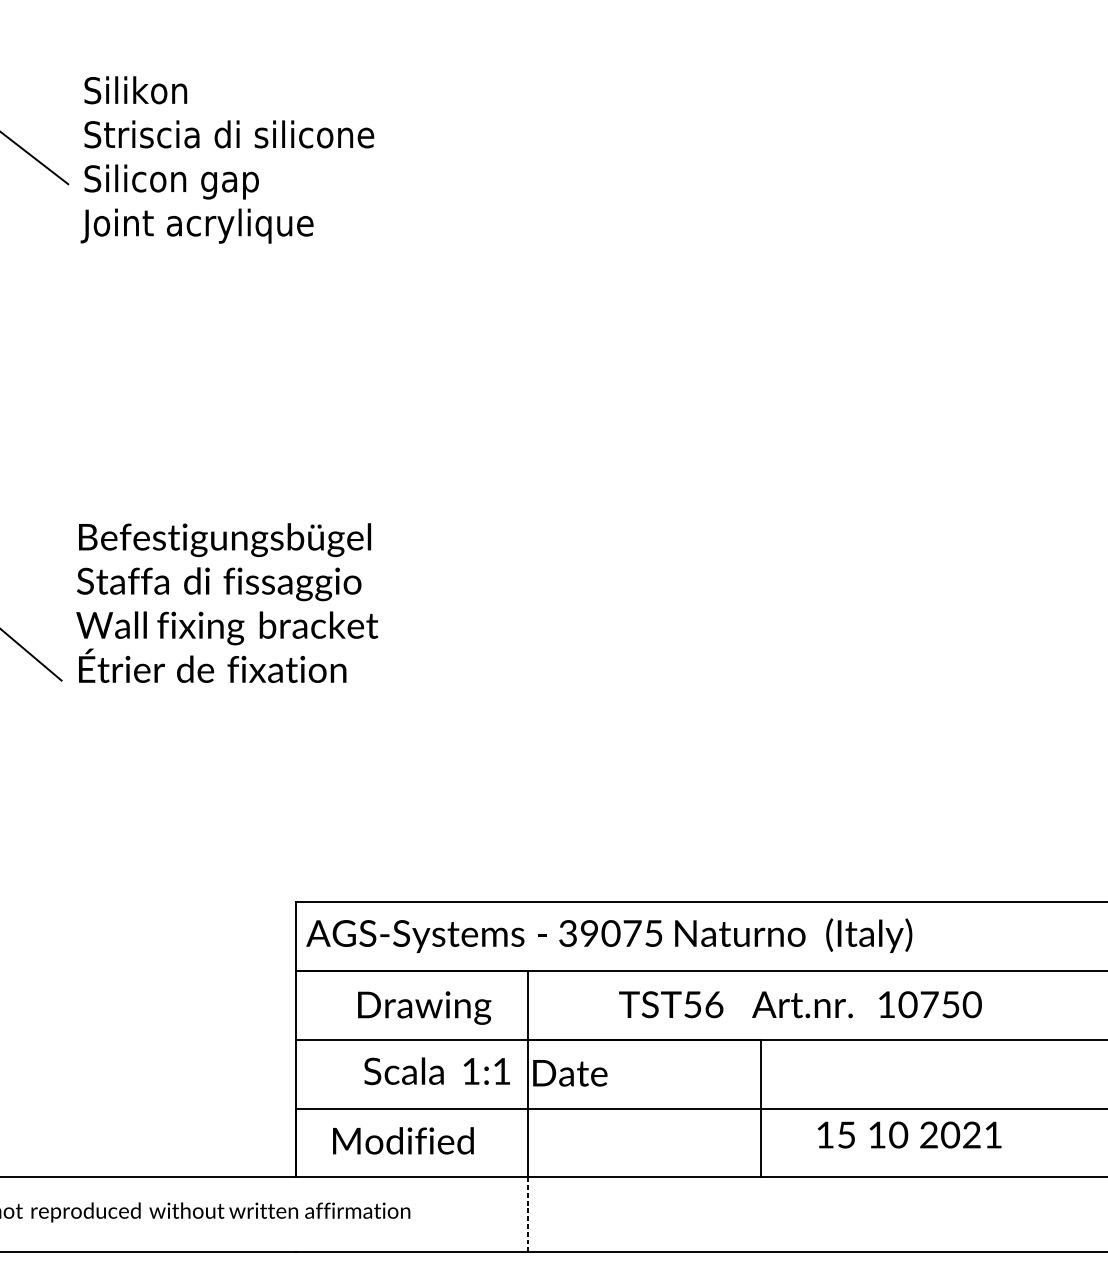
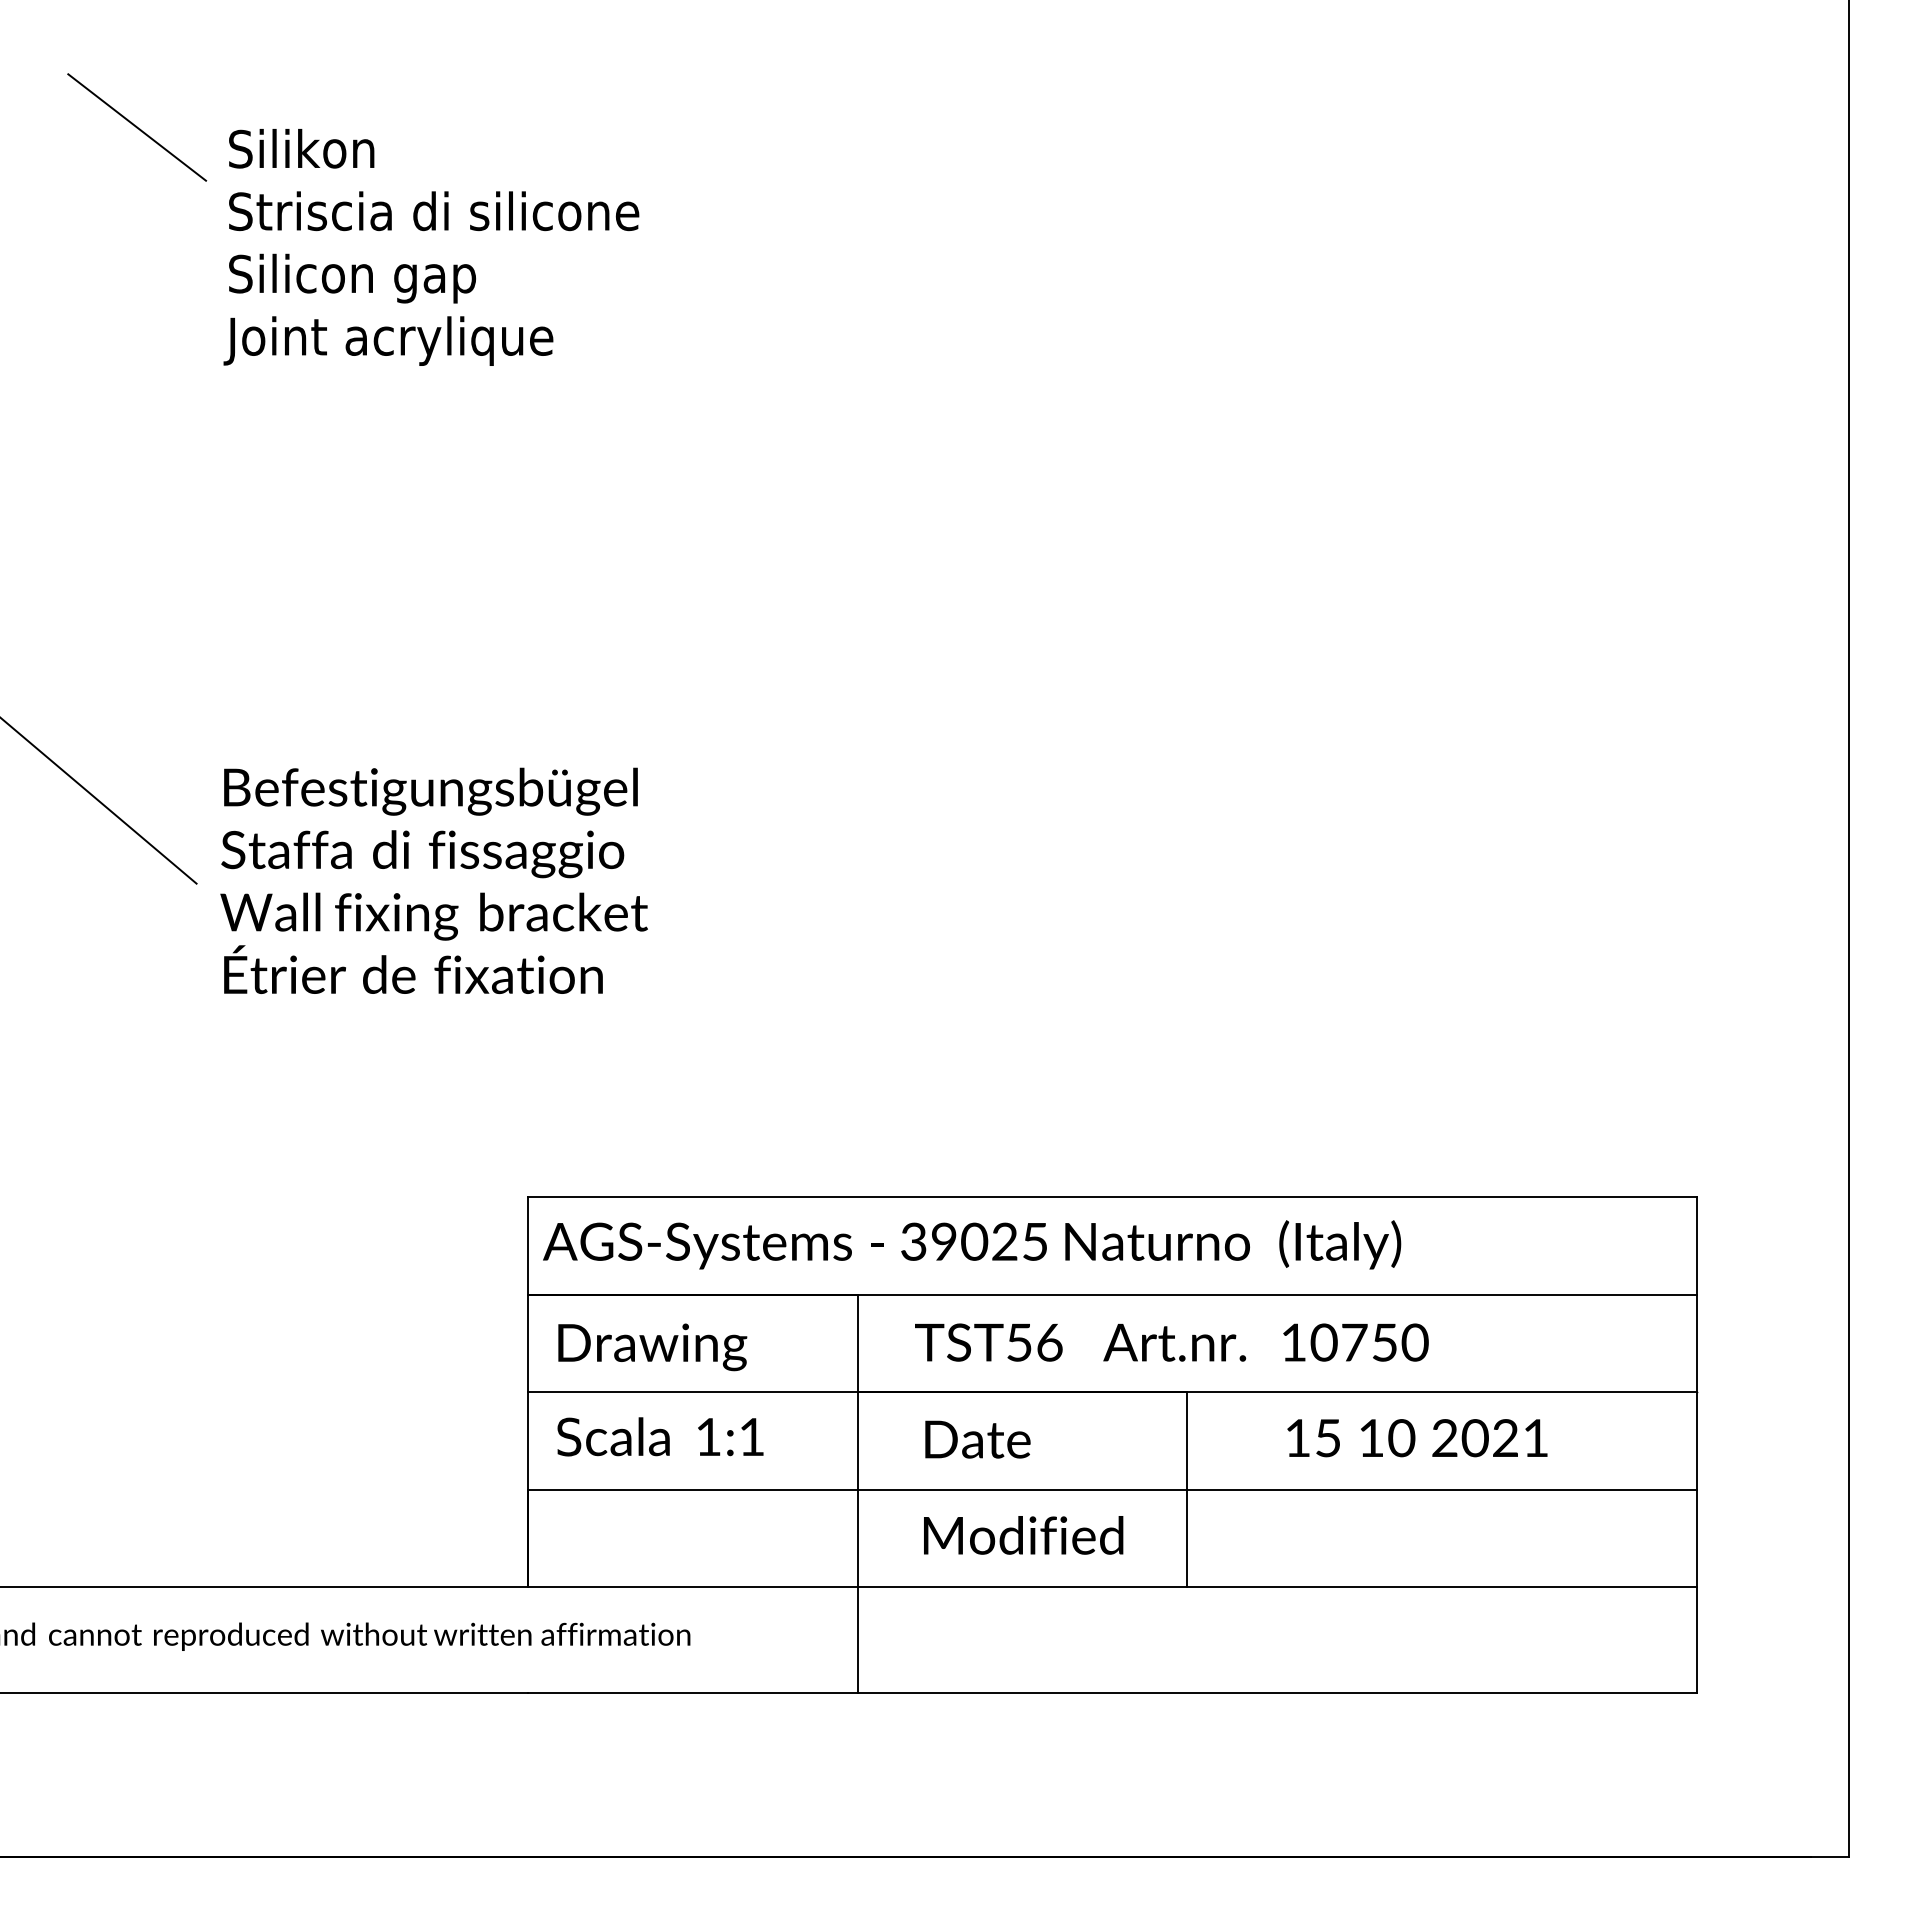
text: (227, 160) -> (431, 247), moved
text: (226, 602) -> (433, 880), moved
text: (632, 933) -> (1004, 1241), 39075 -> 39025
text: (800, 1004) -> (1171, 1342), moved
text: (424, 1008) -> (652, 1347), moved
text: (437, 1071) -> (660, 1436), moved
text: (570, 1073) -> (977, 1439), moved
text: (909, 1135) -> (1417, 1438), moved
text: (403, 1140) -> (1023, 1535), moved
line: (528, 1215) -> (857, 1640), dashed -> solid

